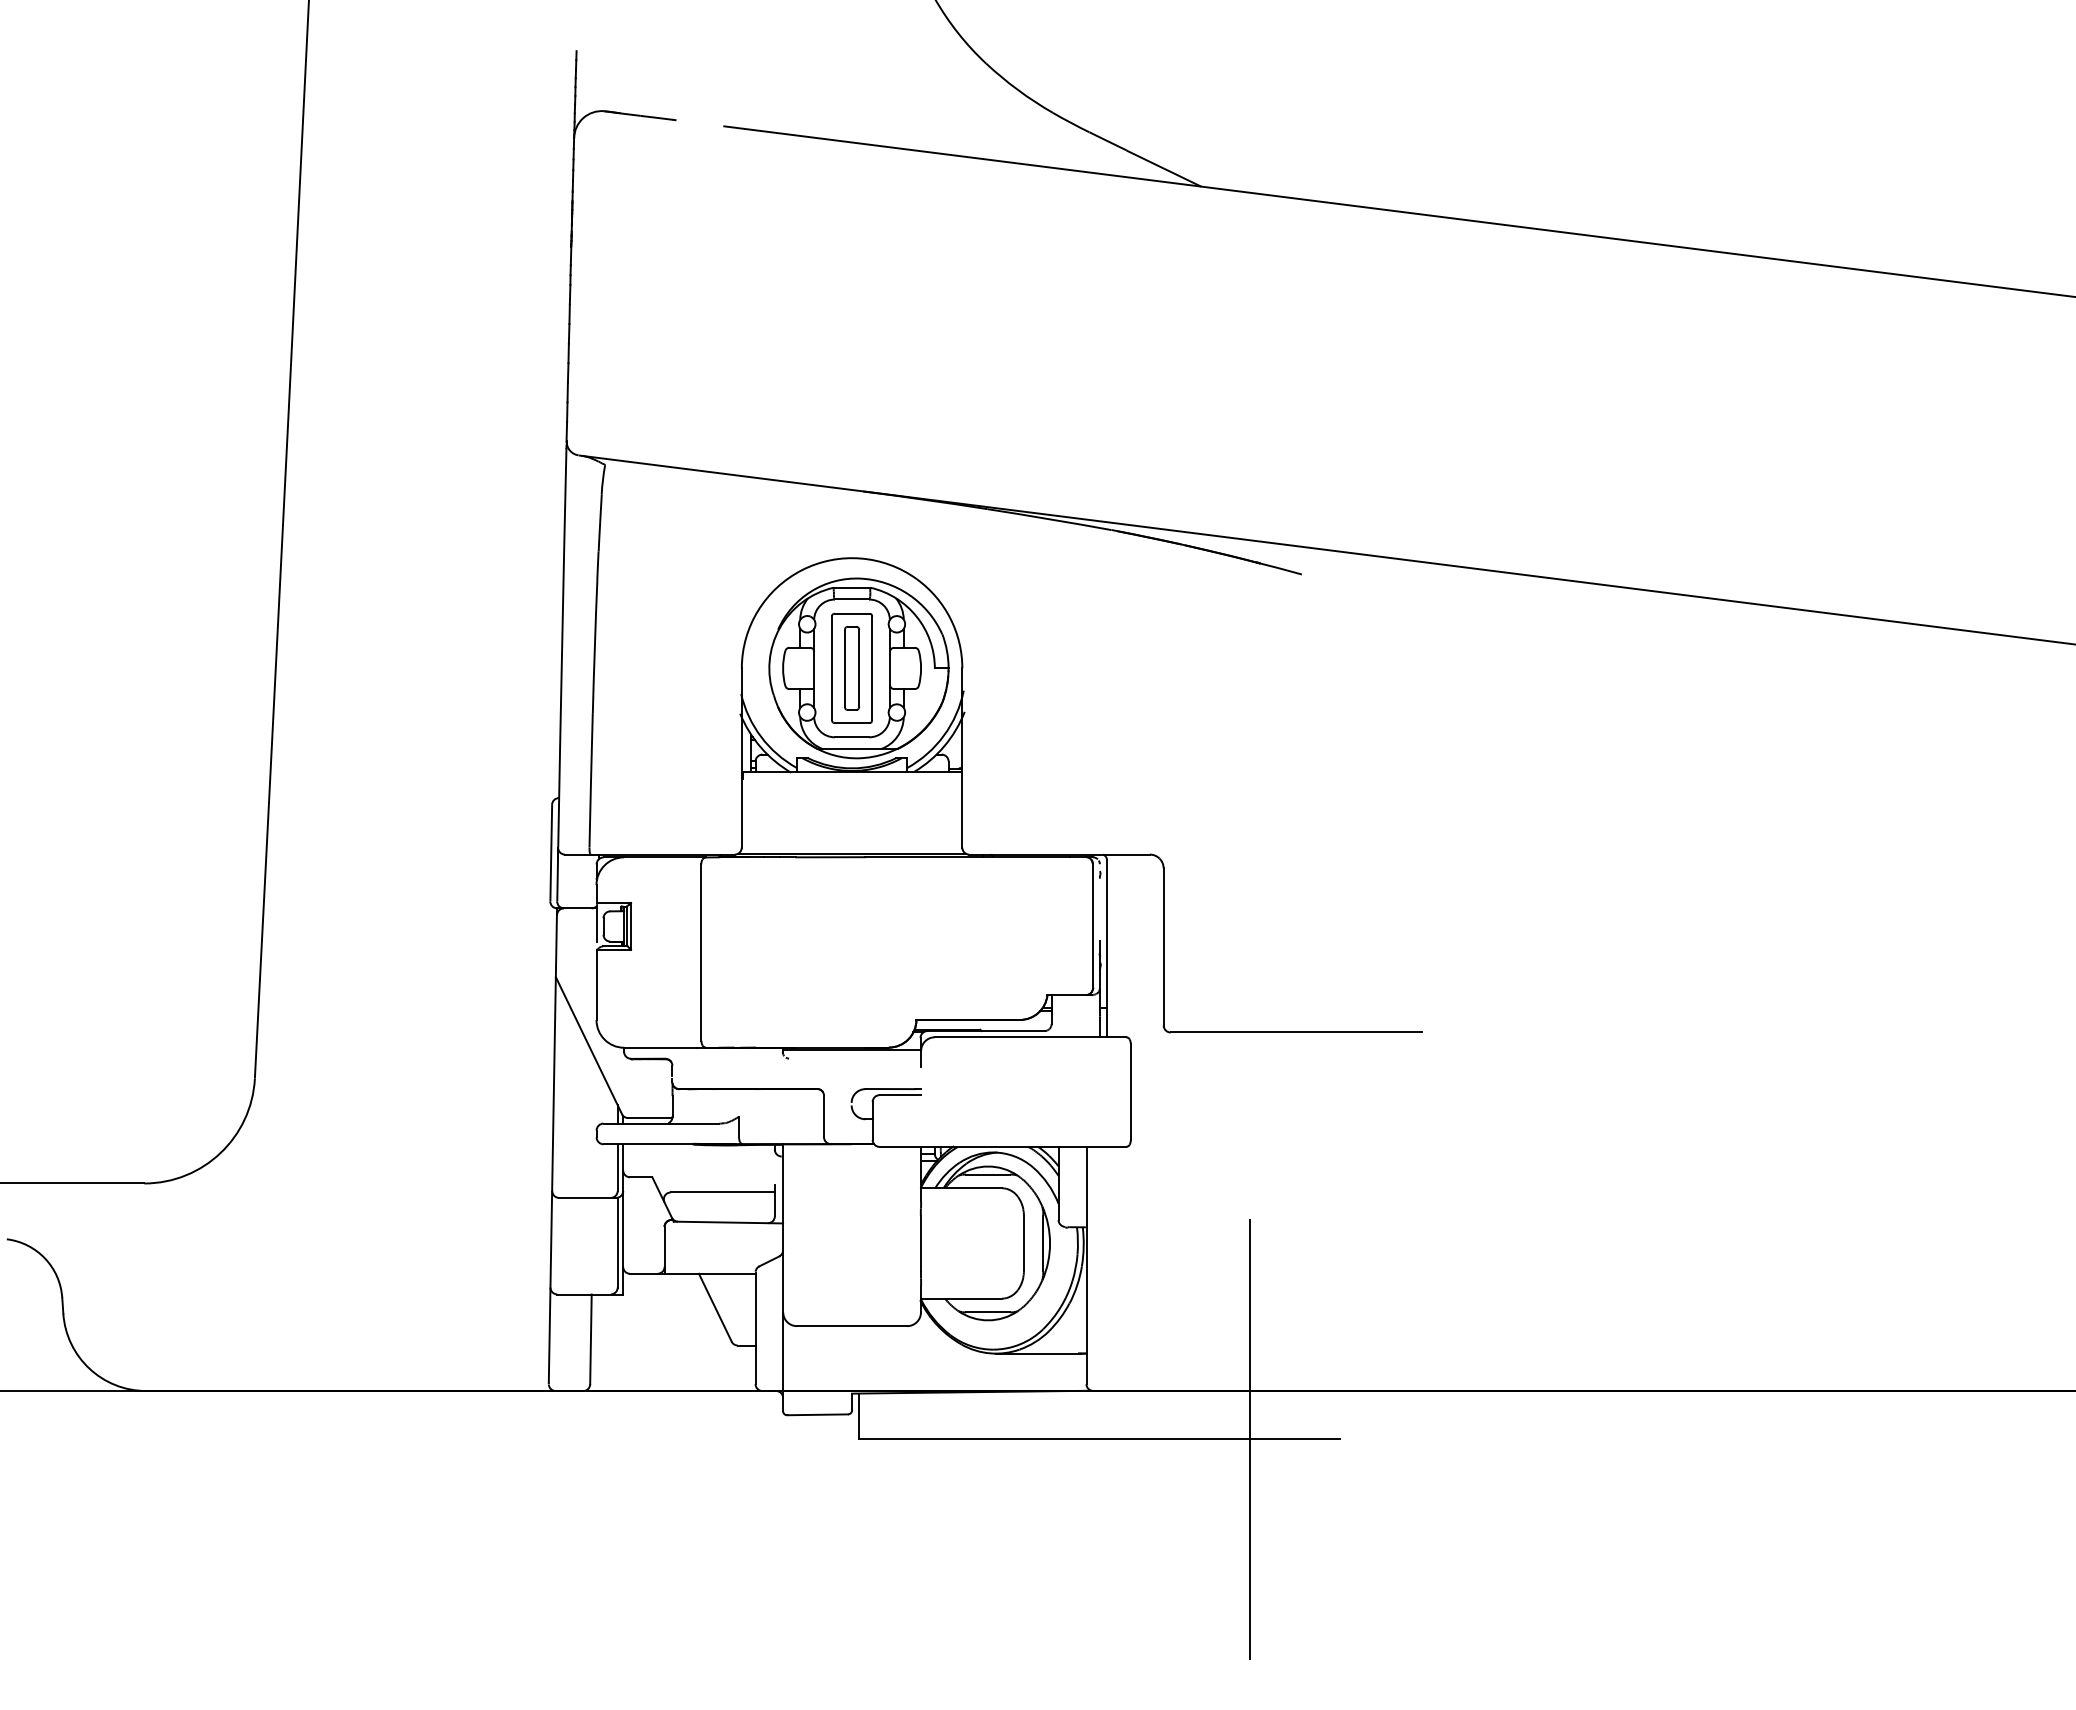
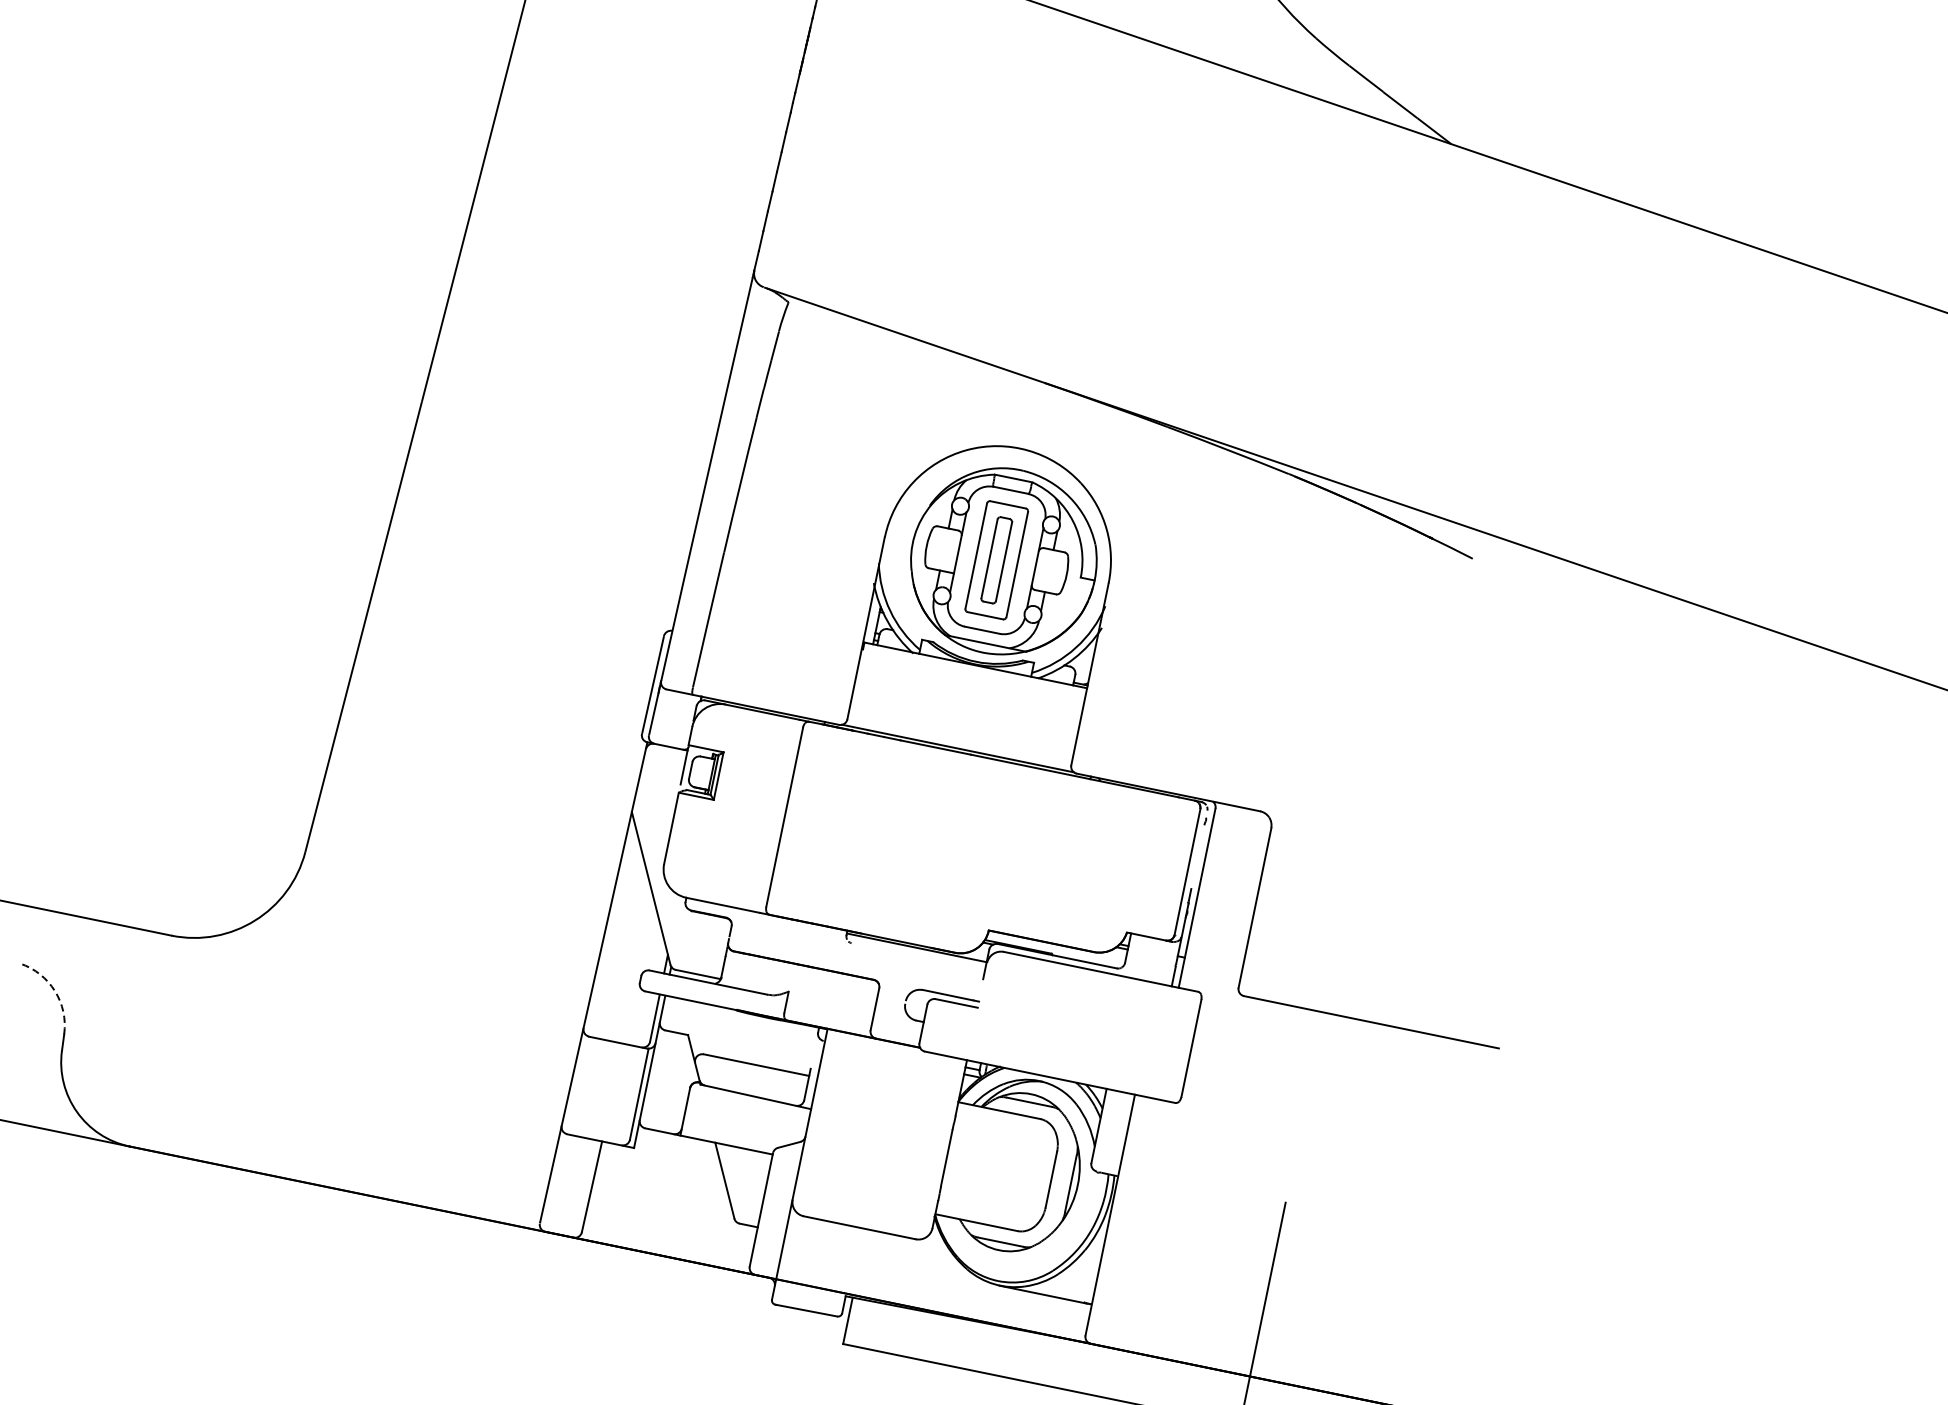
arc: (45, 1258) -> (55, 991), solid -> dashed

